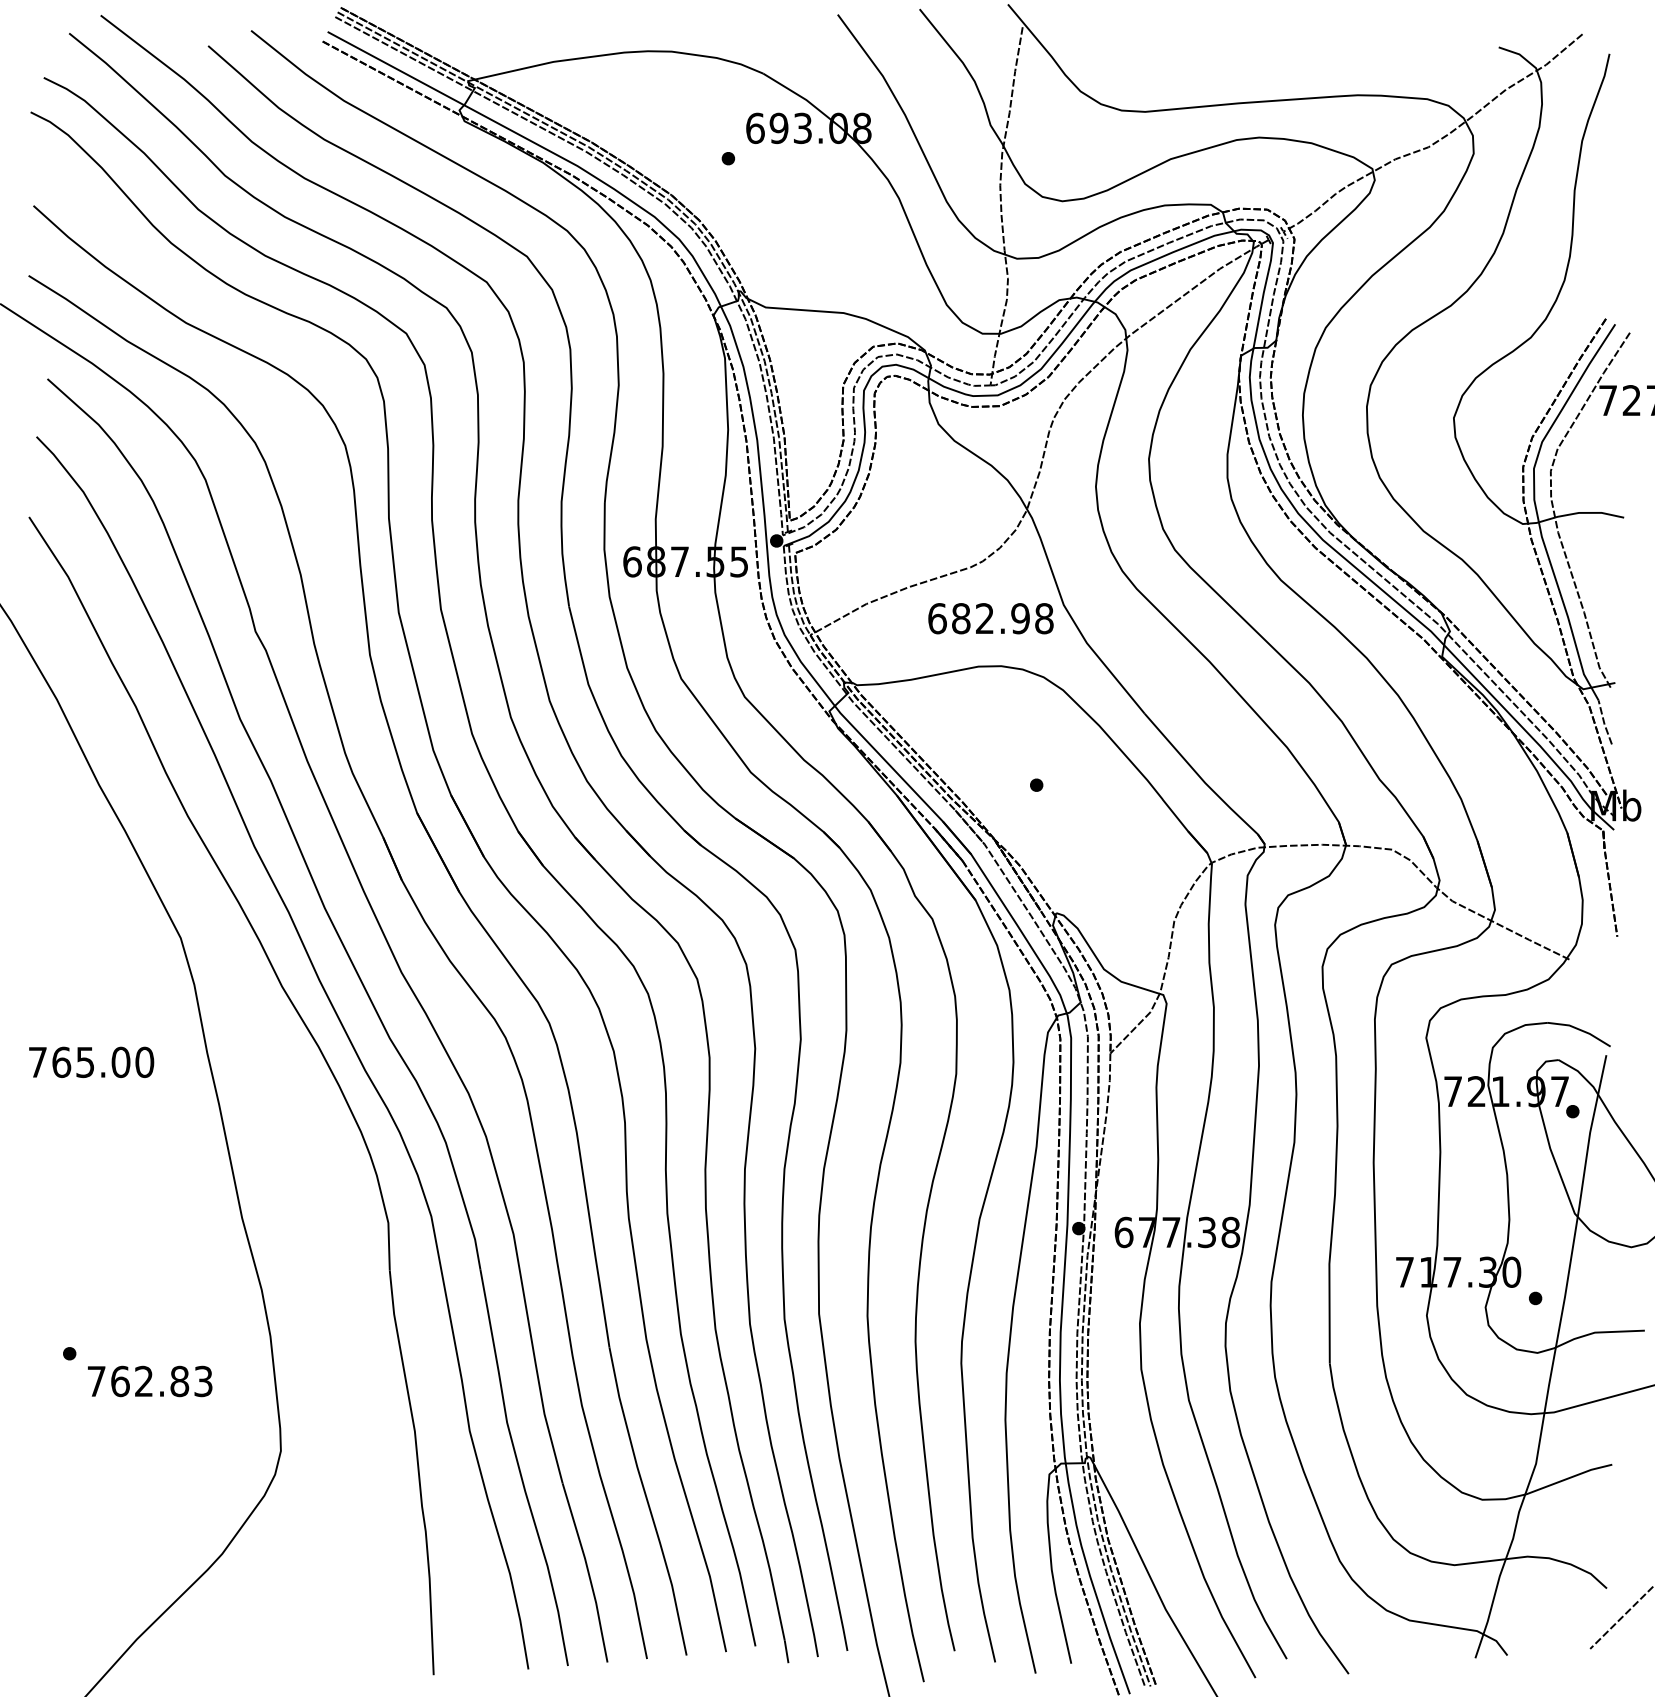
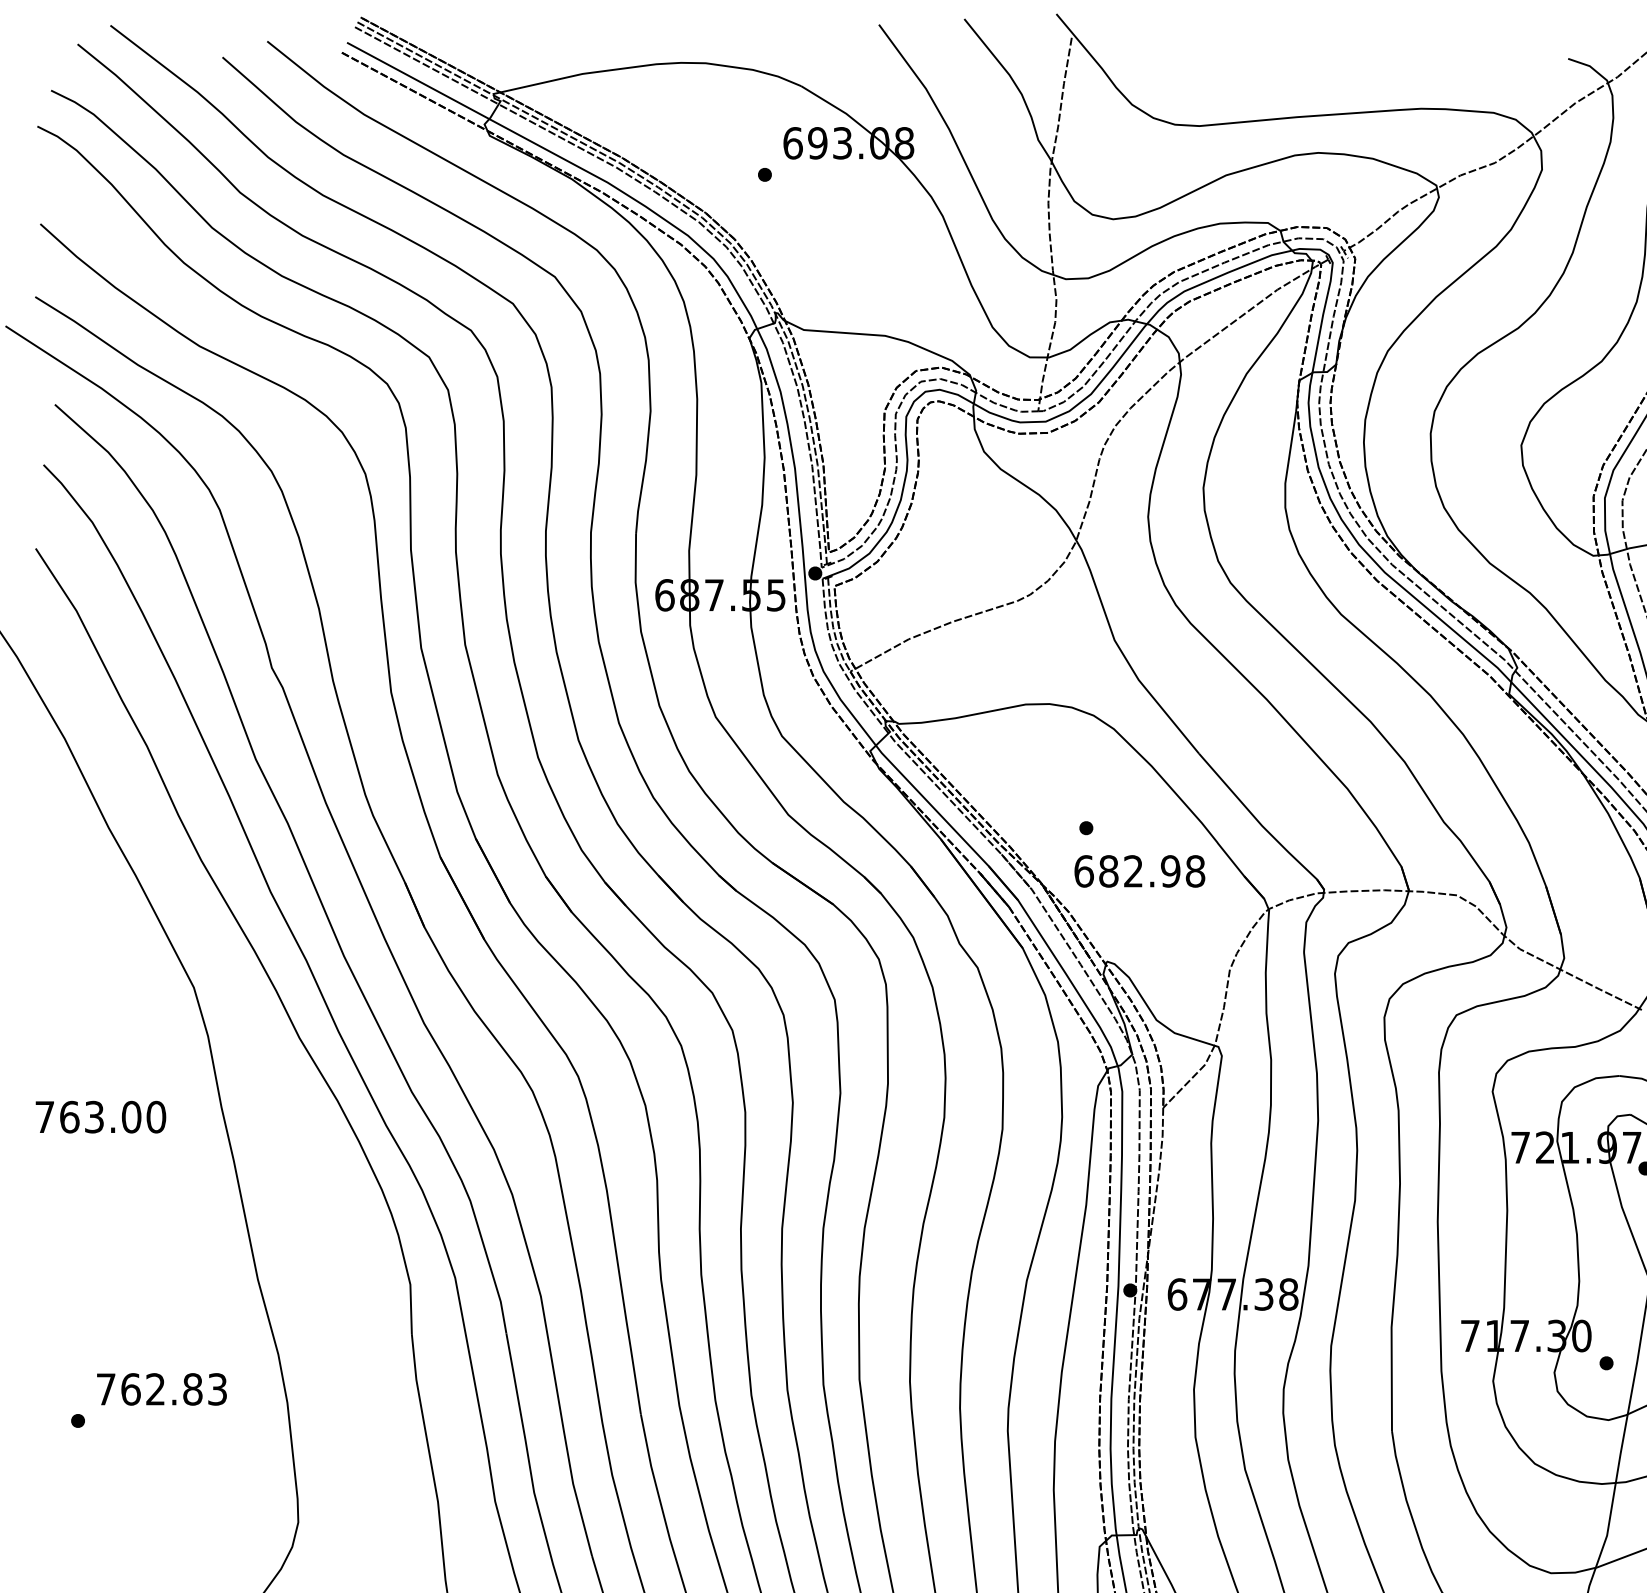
text: (990, 618) -> (1139, 871), moved
text: (85, 1061) -> (94, 1116), 765.00 -> 763.00
text: (150, 1381) -> (162, 1389), moved

